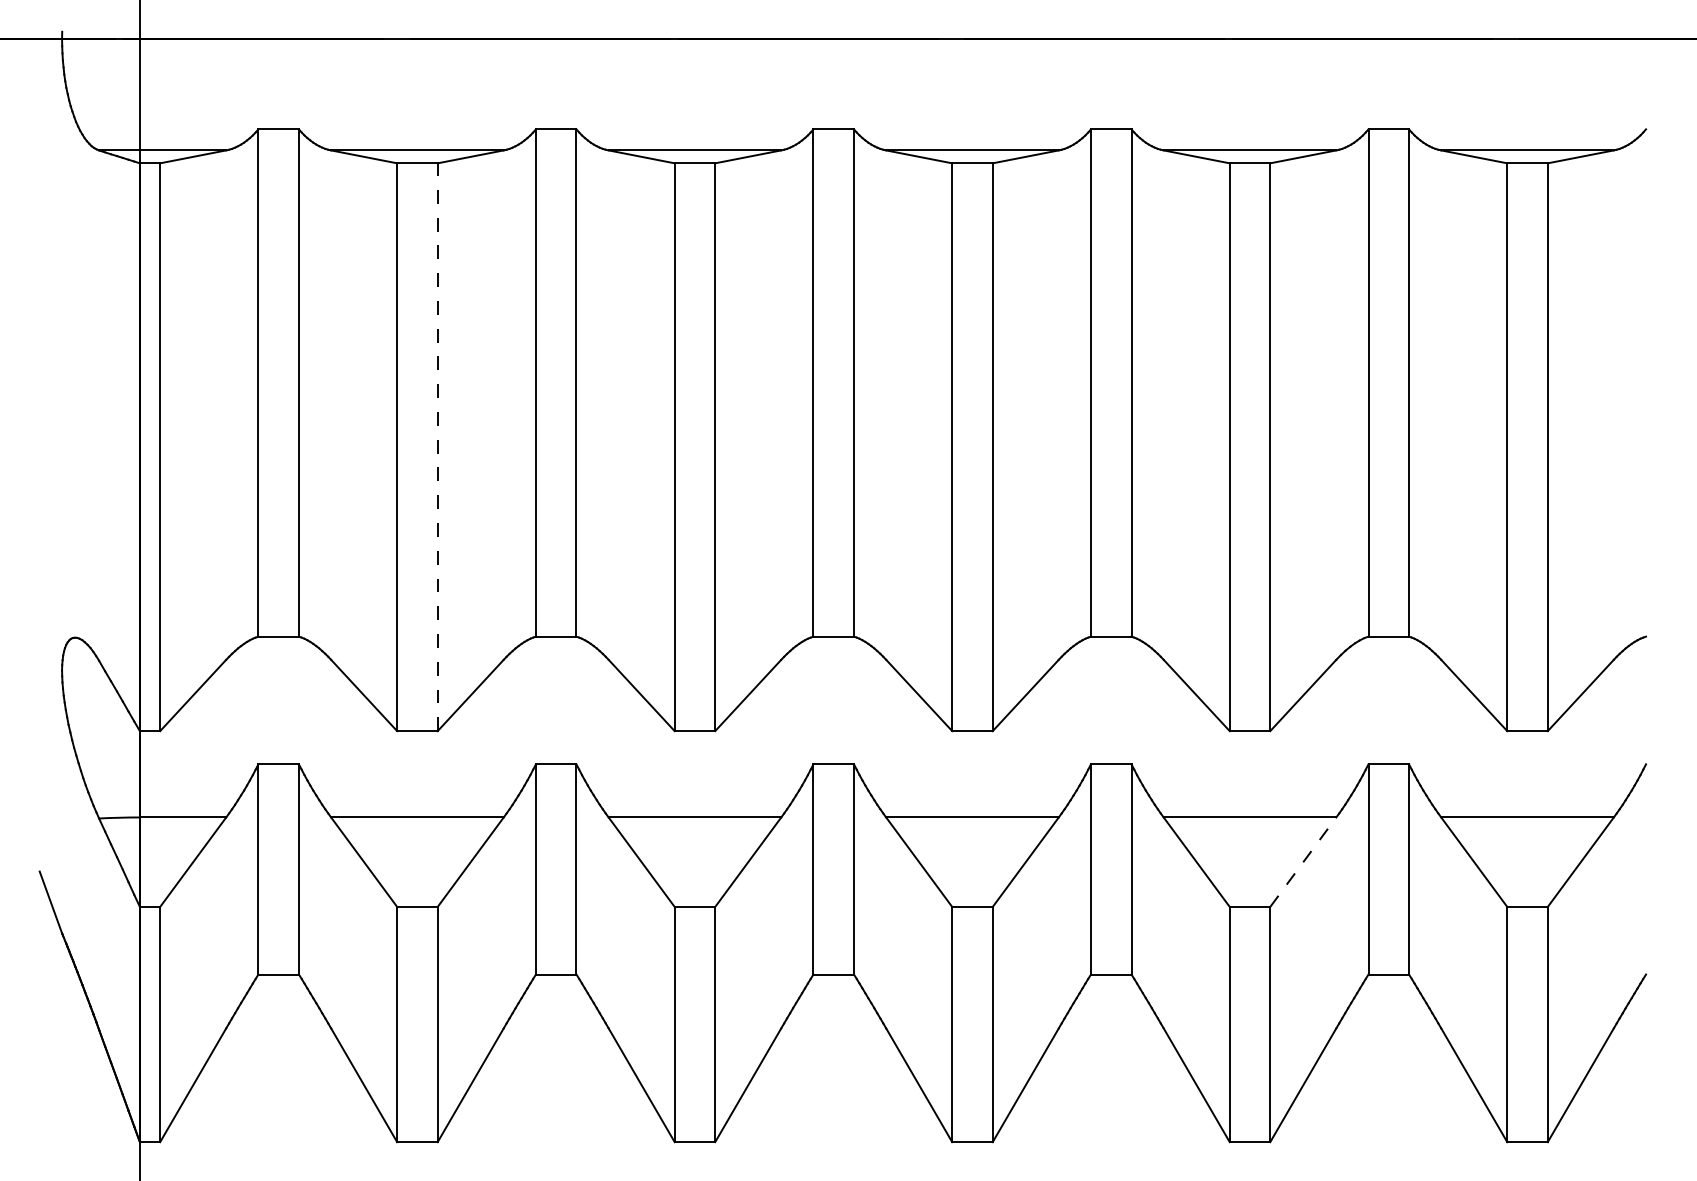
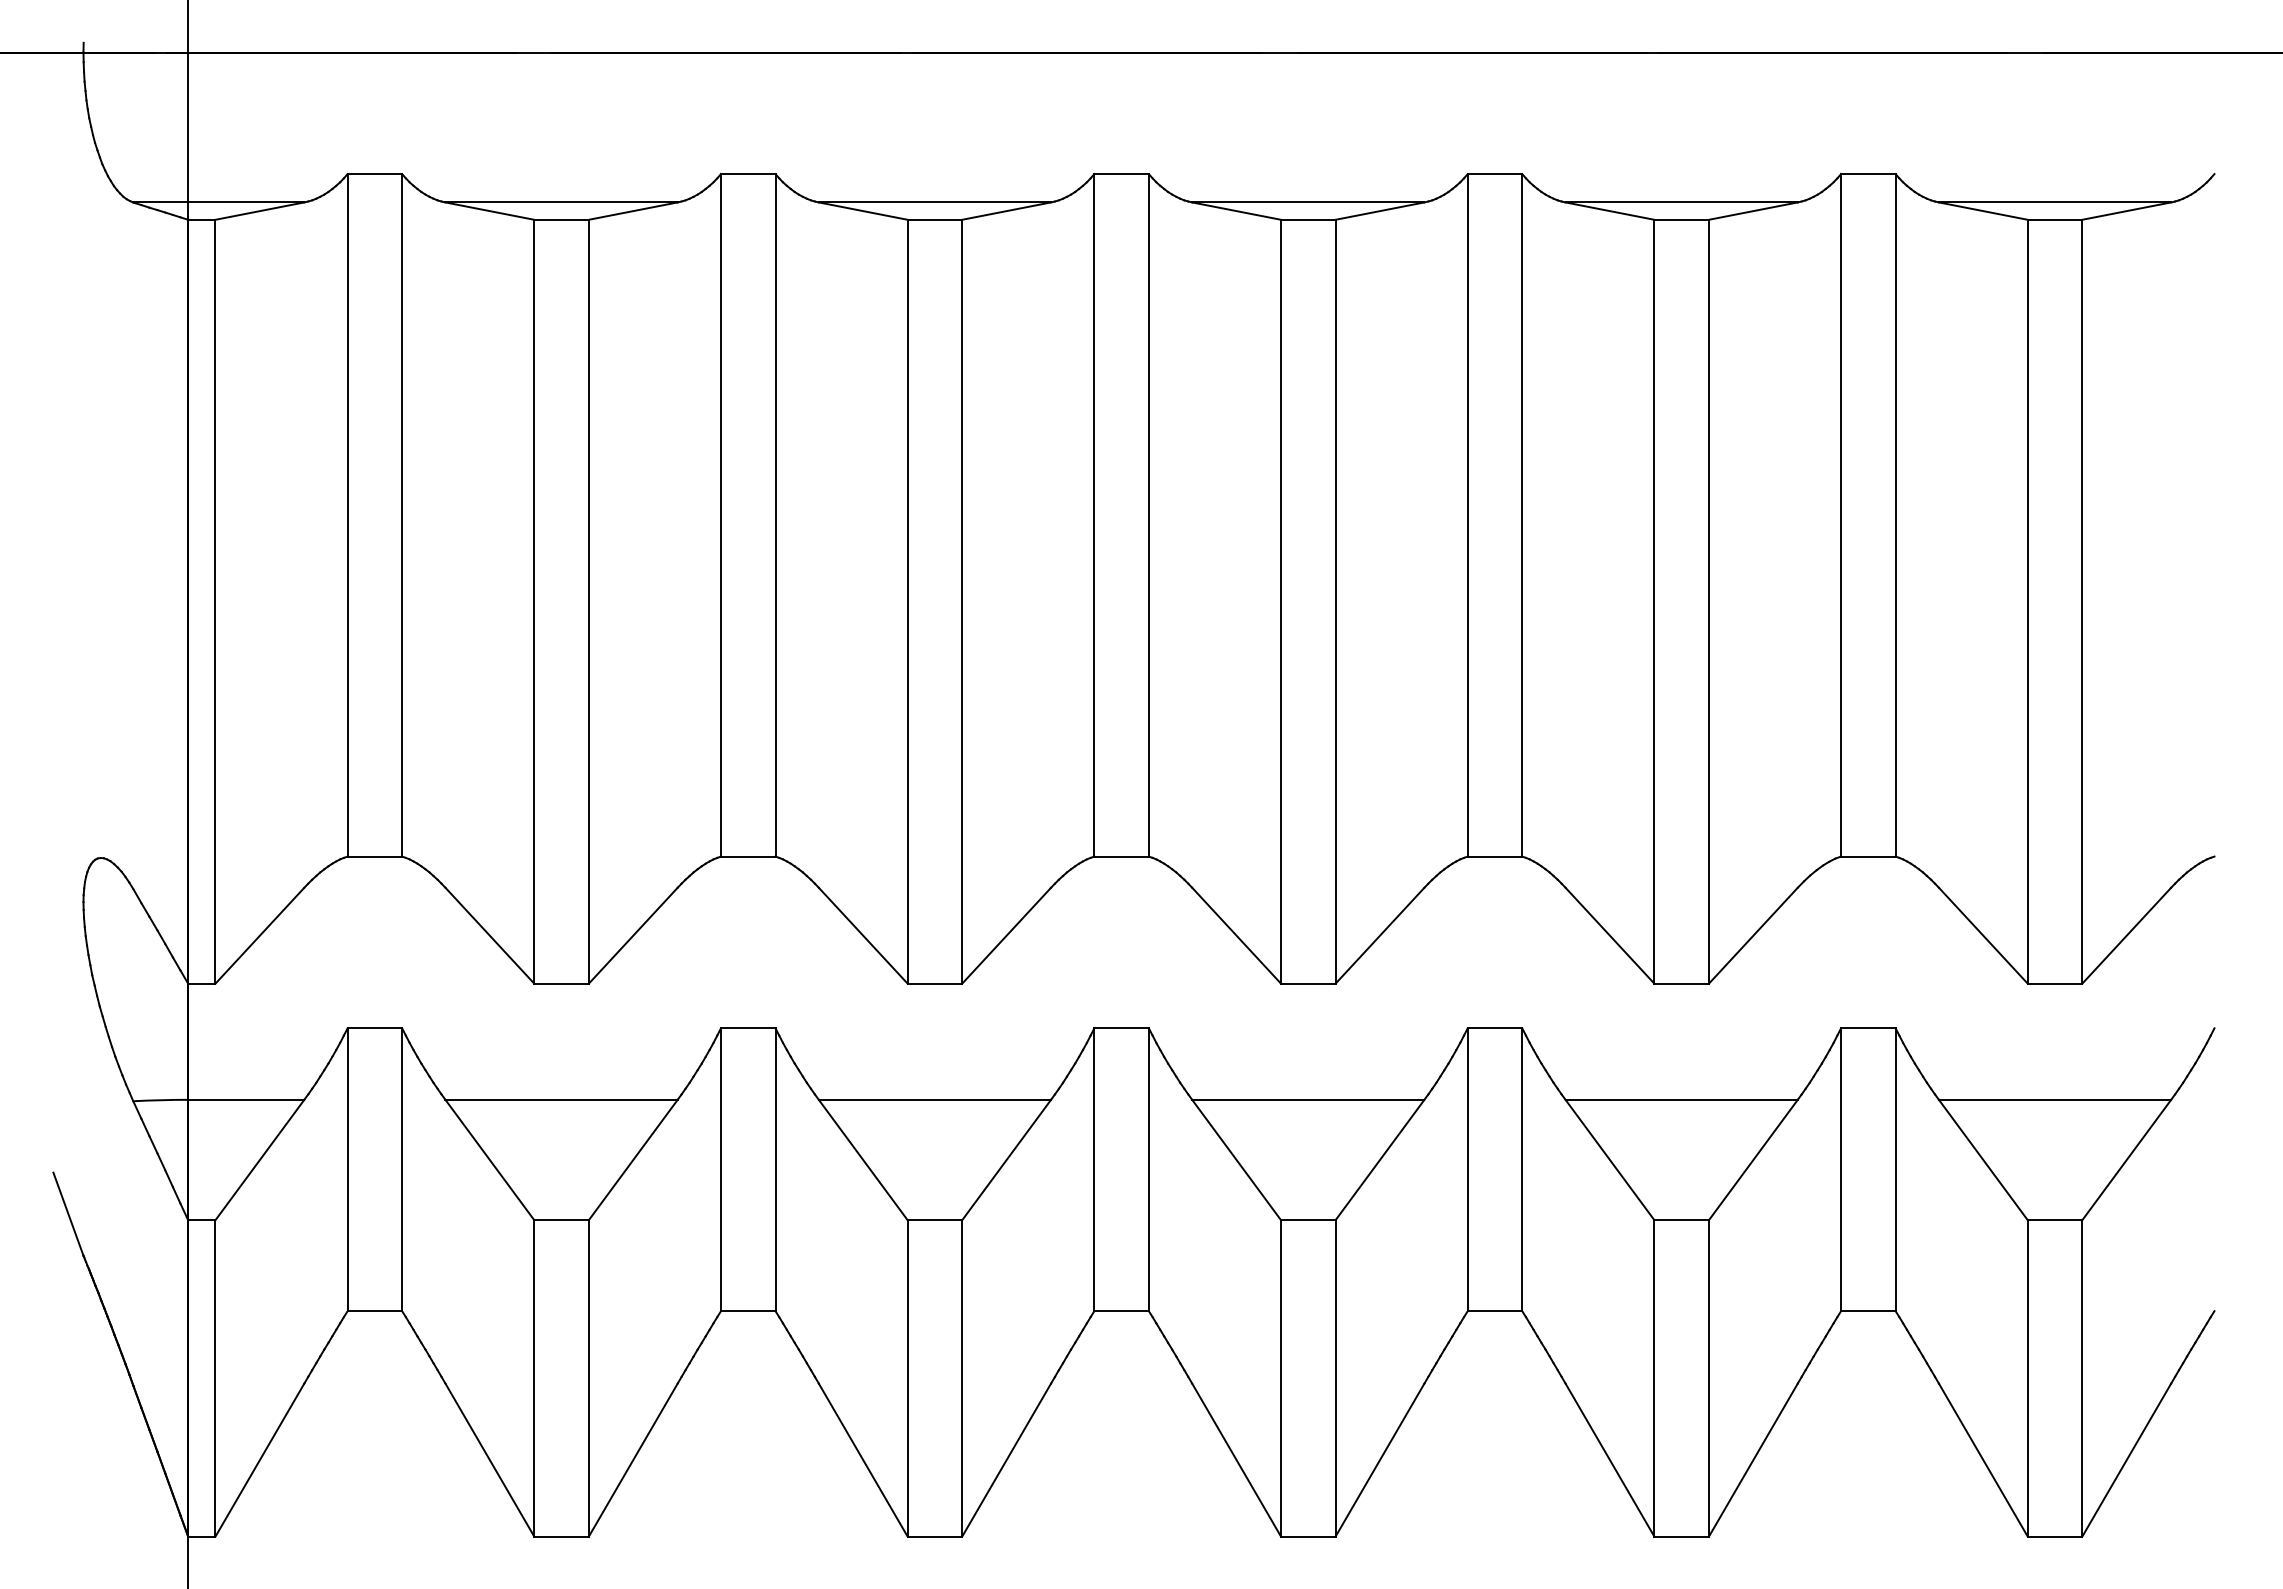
line: (437, 447) -> (588, 601), dashed -> solid
line: (1303, 862) -> (1753, 1160), dashed -> solid

